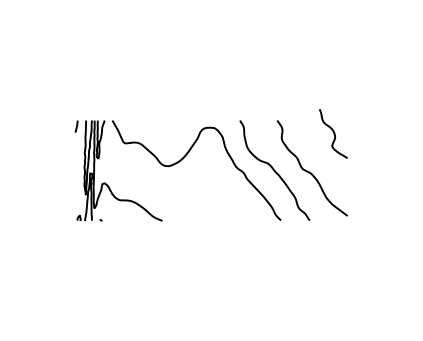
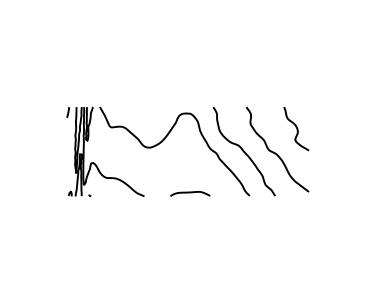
curve: (333, 134) -> (296, 129), moved
curve: (214, 217) -> (190, 193), added

